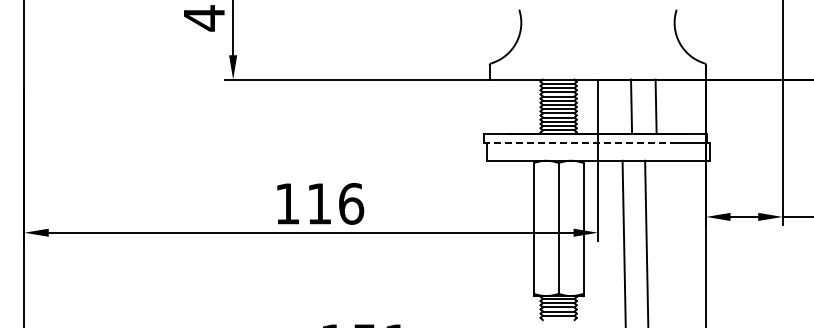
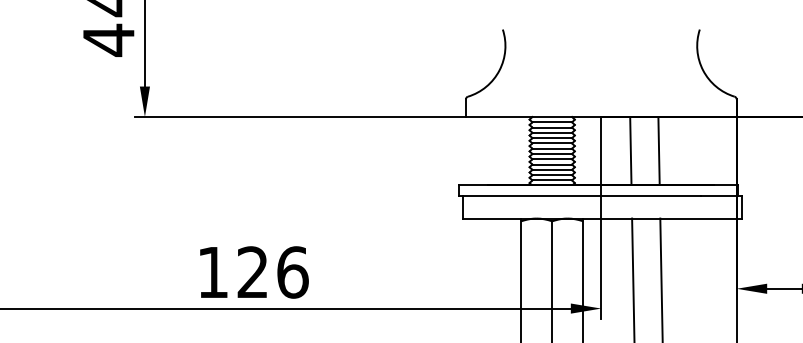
line: (631, 106) -> (630, 150), moved
line: (655, 106) -> (658, 150), moved
line: (580, 142) -> (579, 195), dashed -> solid
text: (318, 203) -> (251, 271), 116 -> 126

